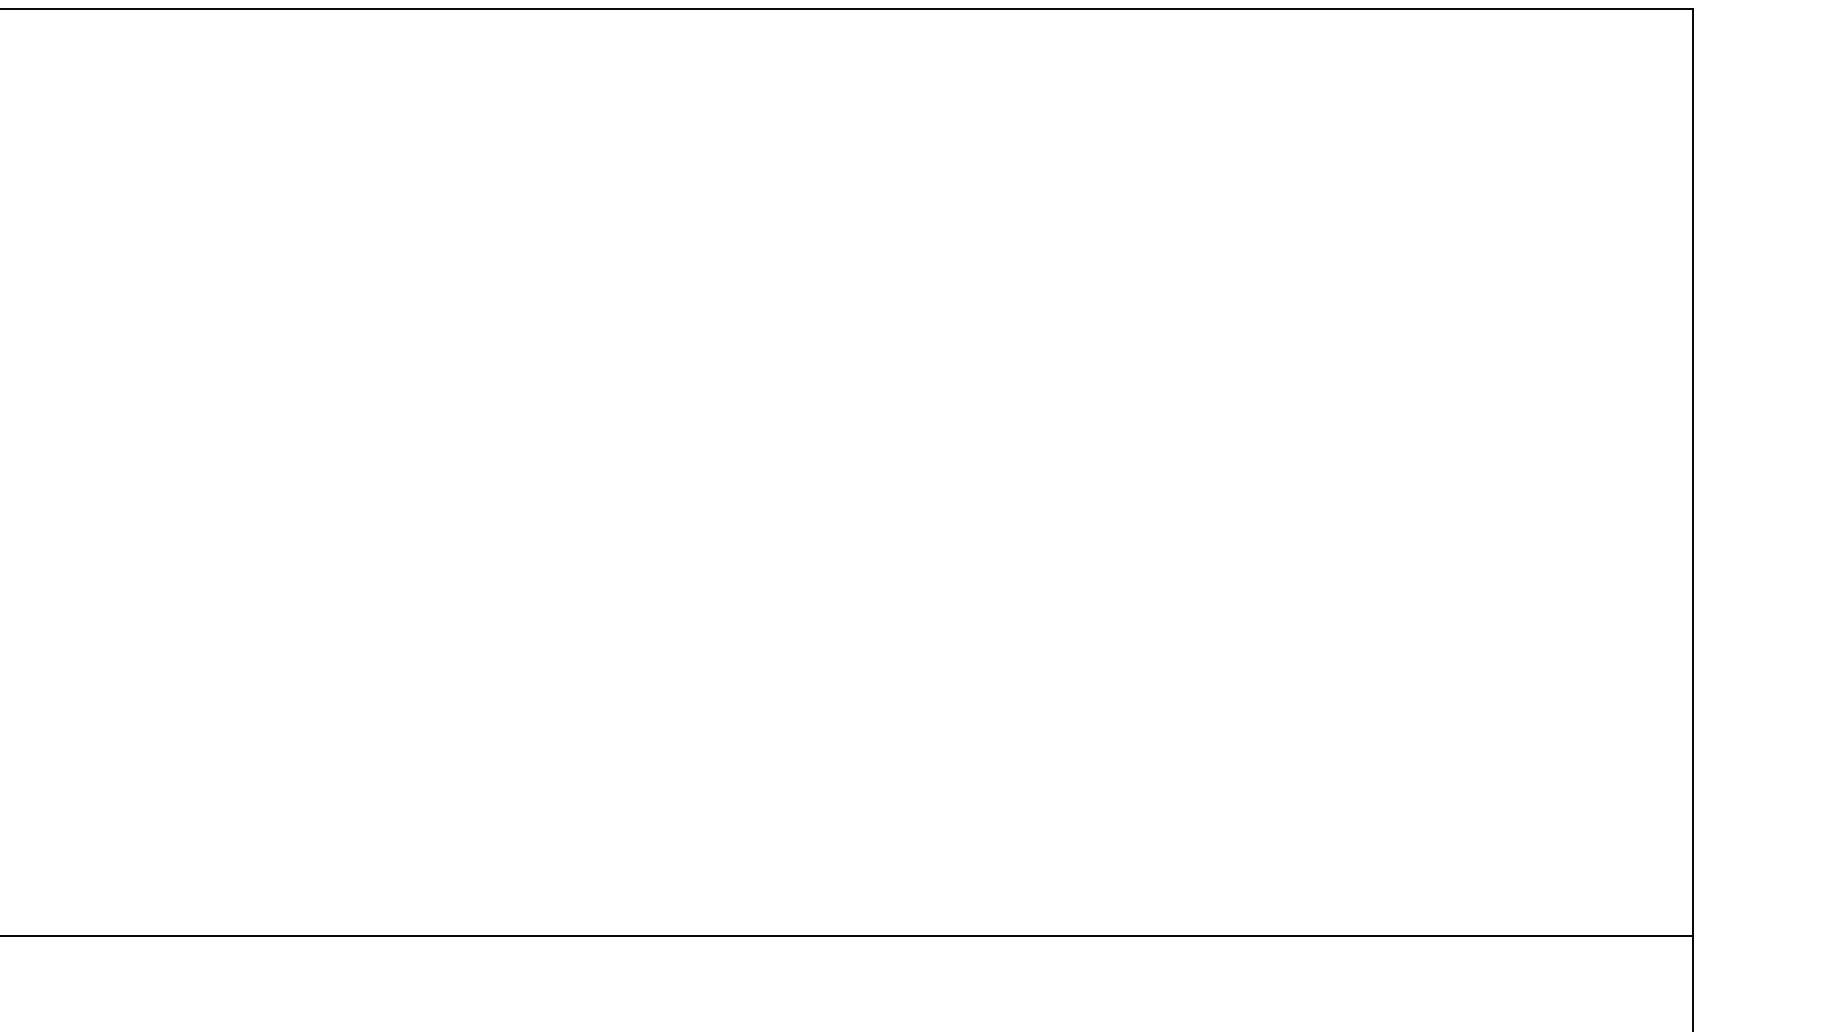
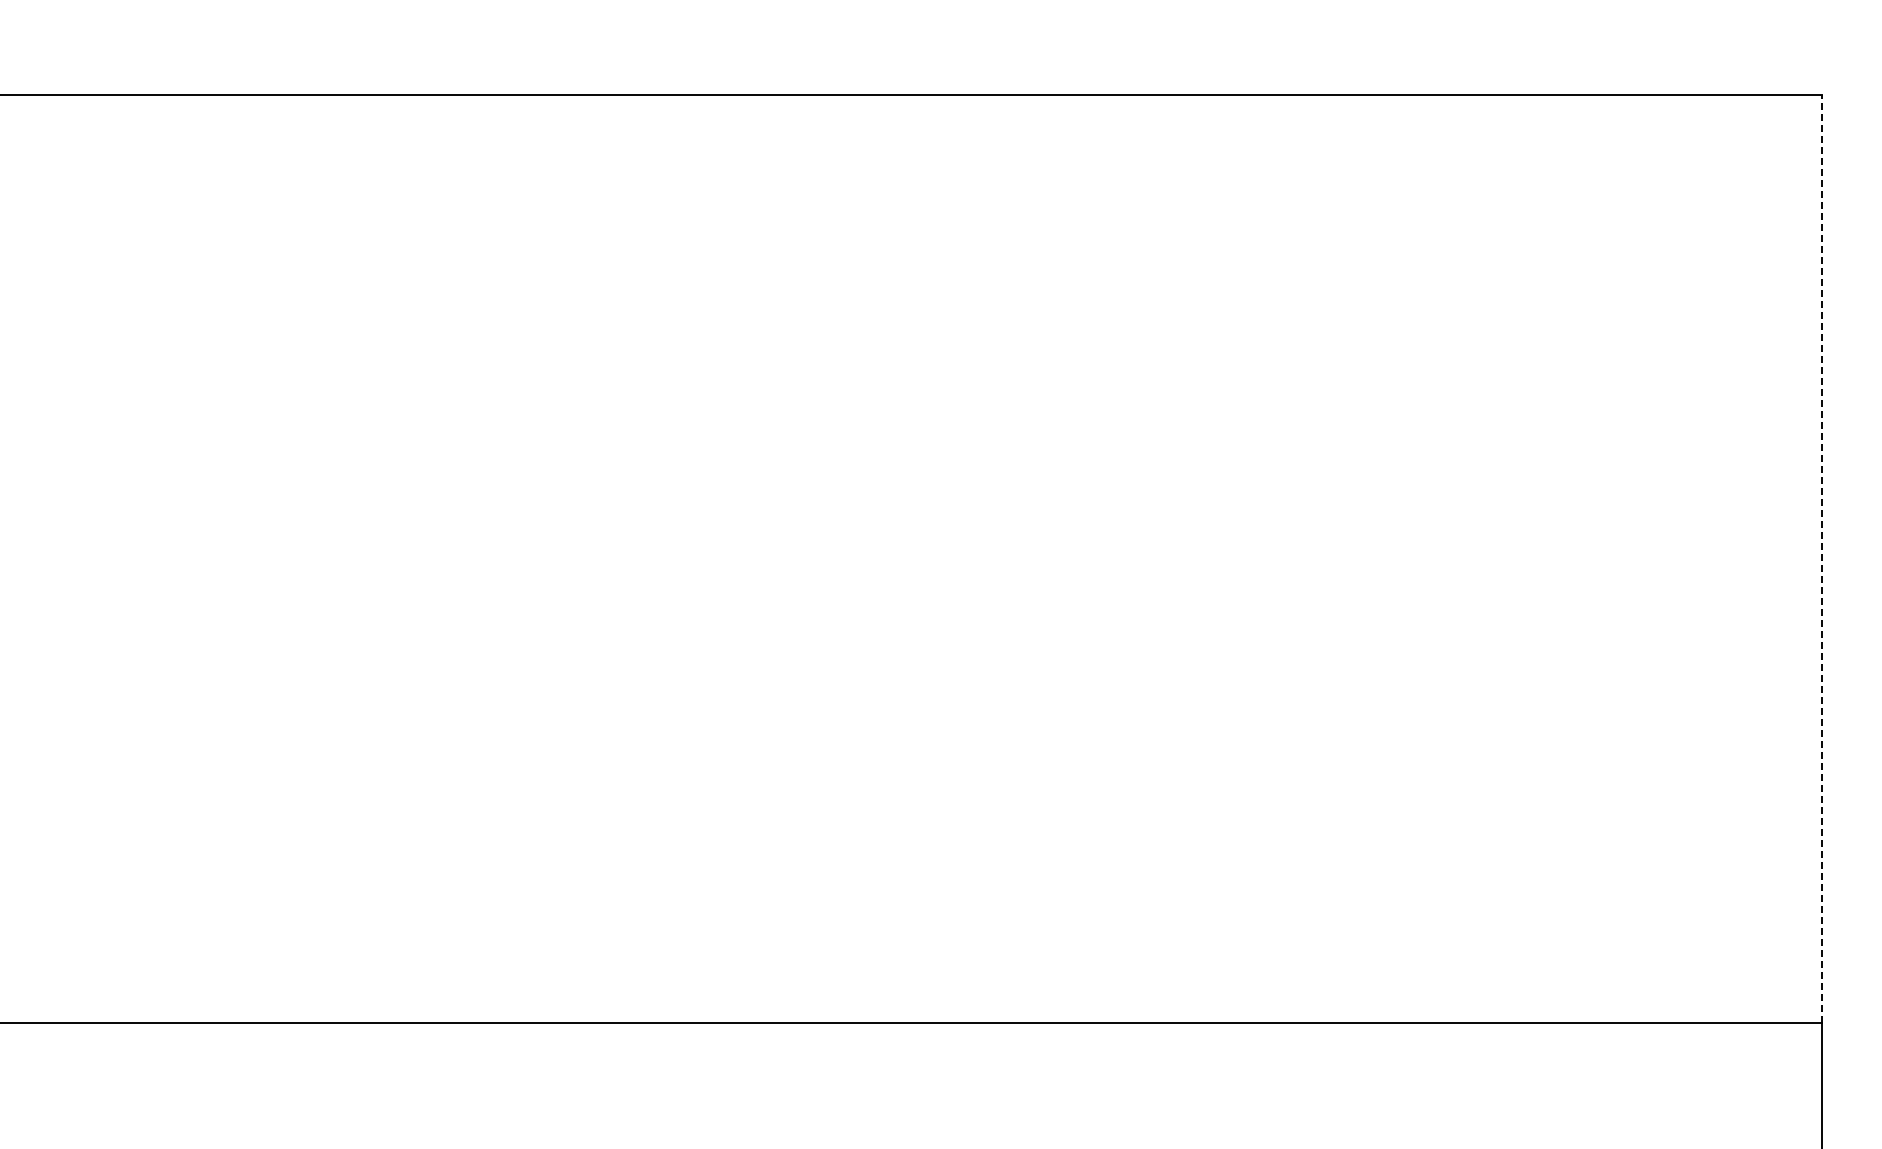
line: (1692, 472) -> (1821, 558), solid -> dashed

